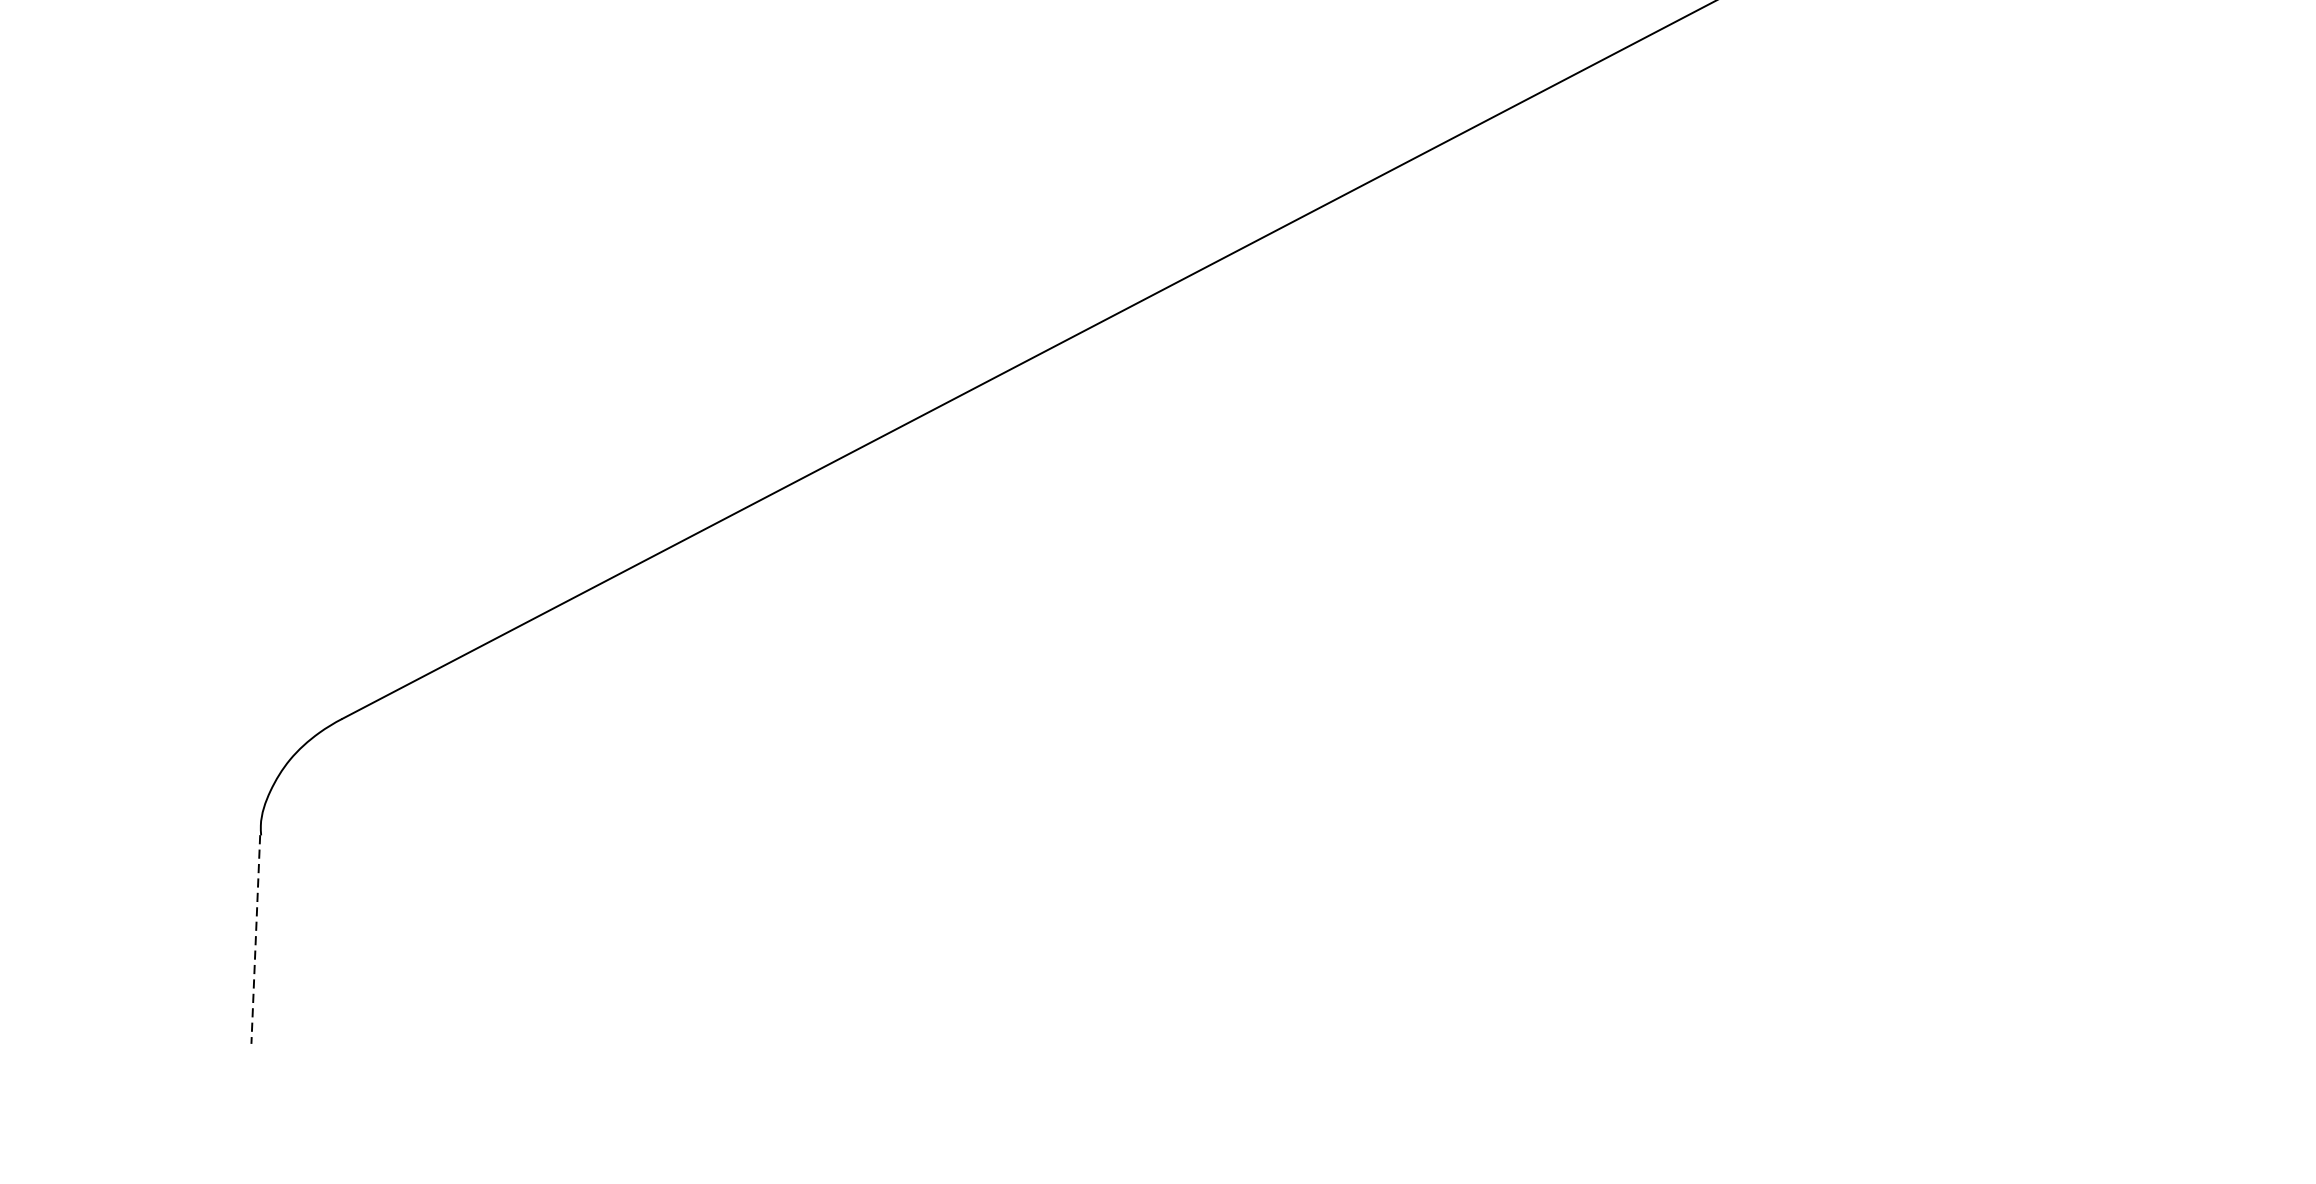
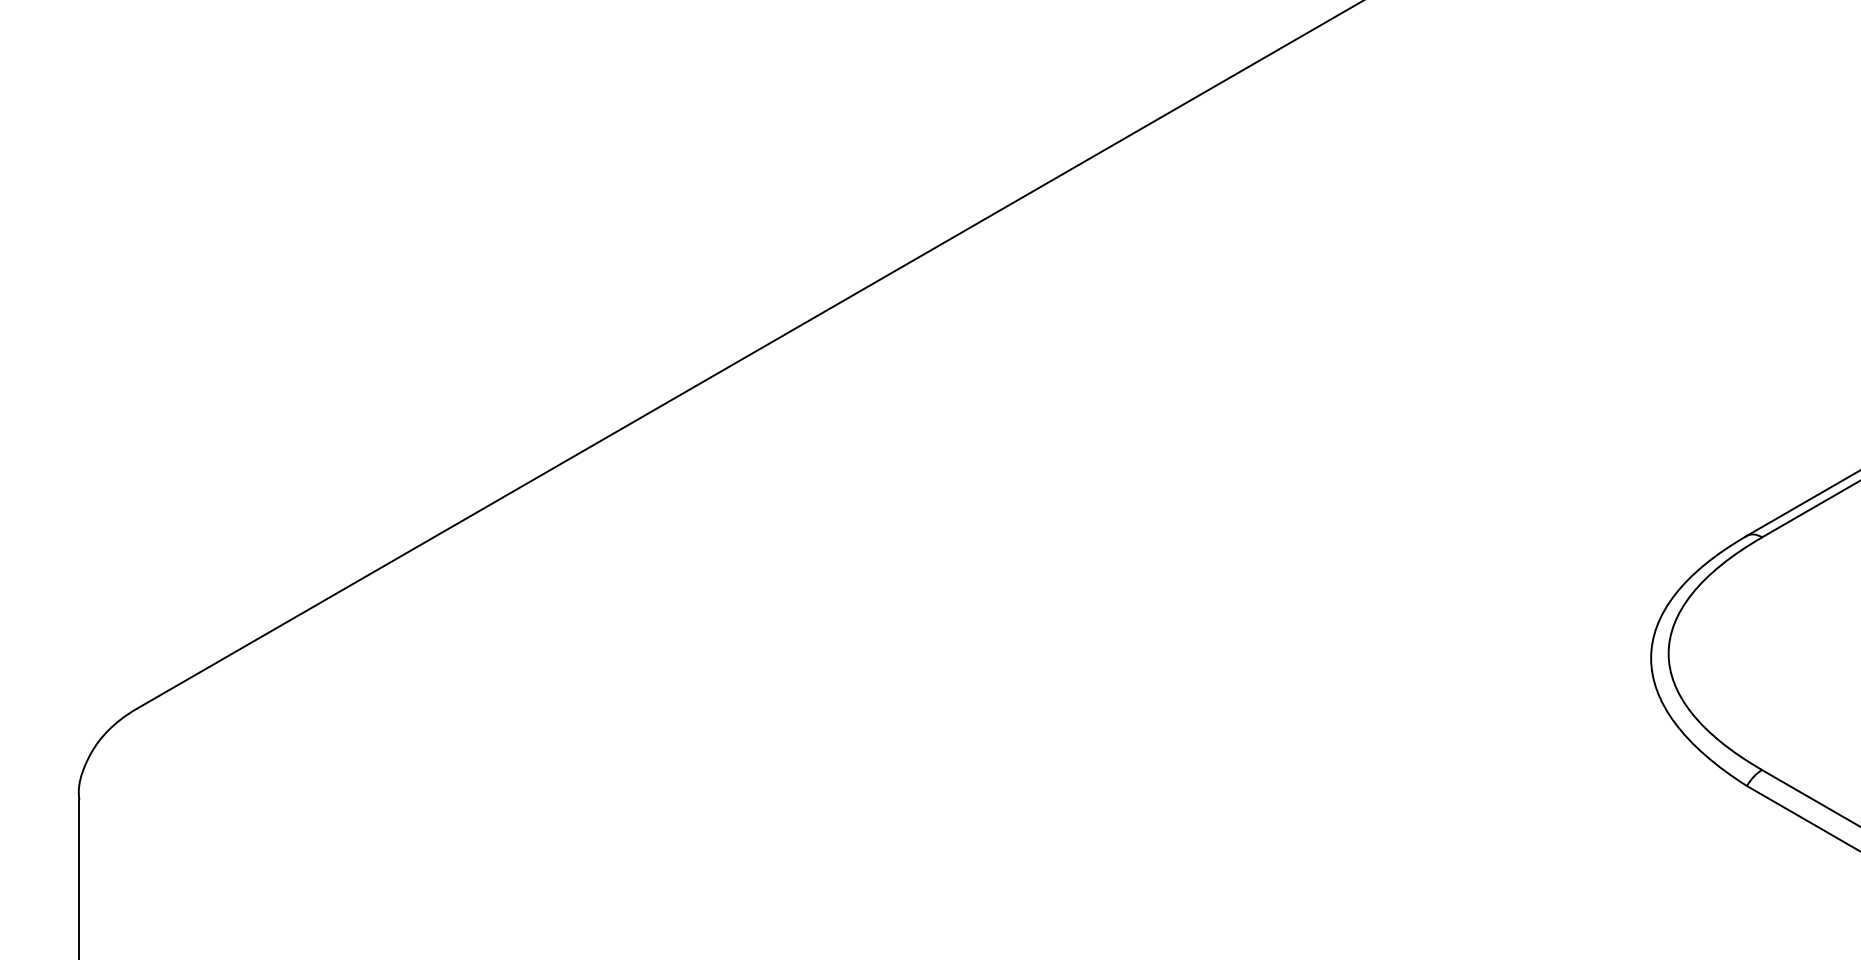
line: (255, 939) -> (78, 879), dashed -> solid

